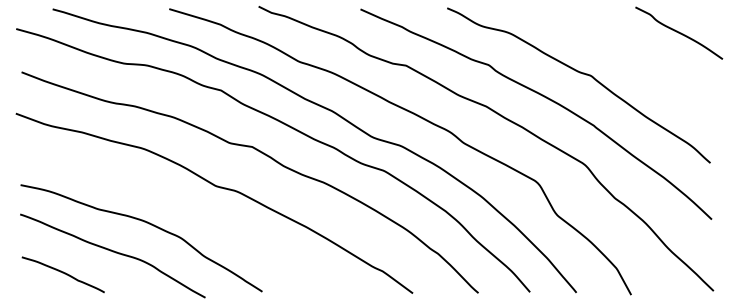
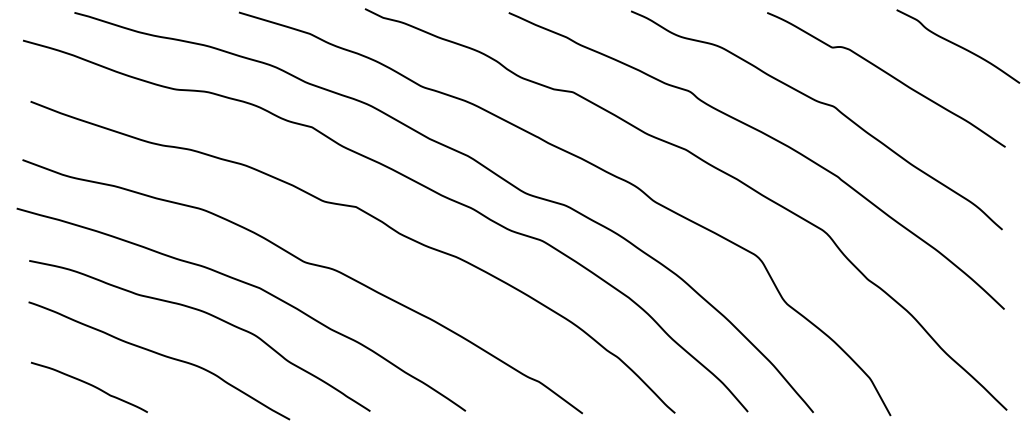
curve: (629, 53) -> (888, 75), added
curve: (178, 203) -> (251, 286), added

